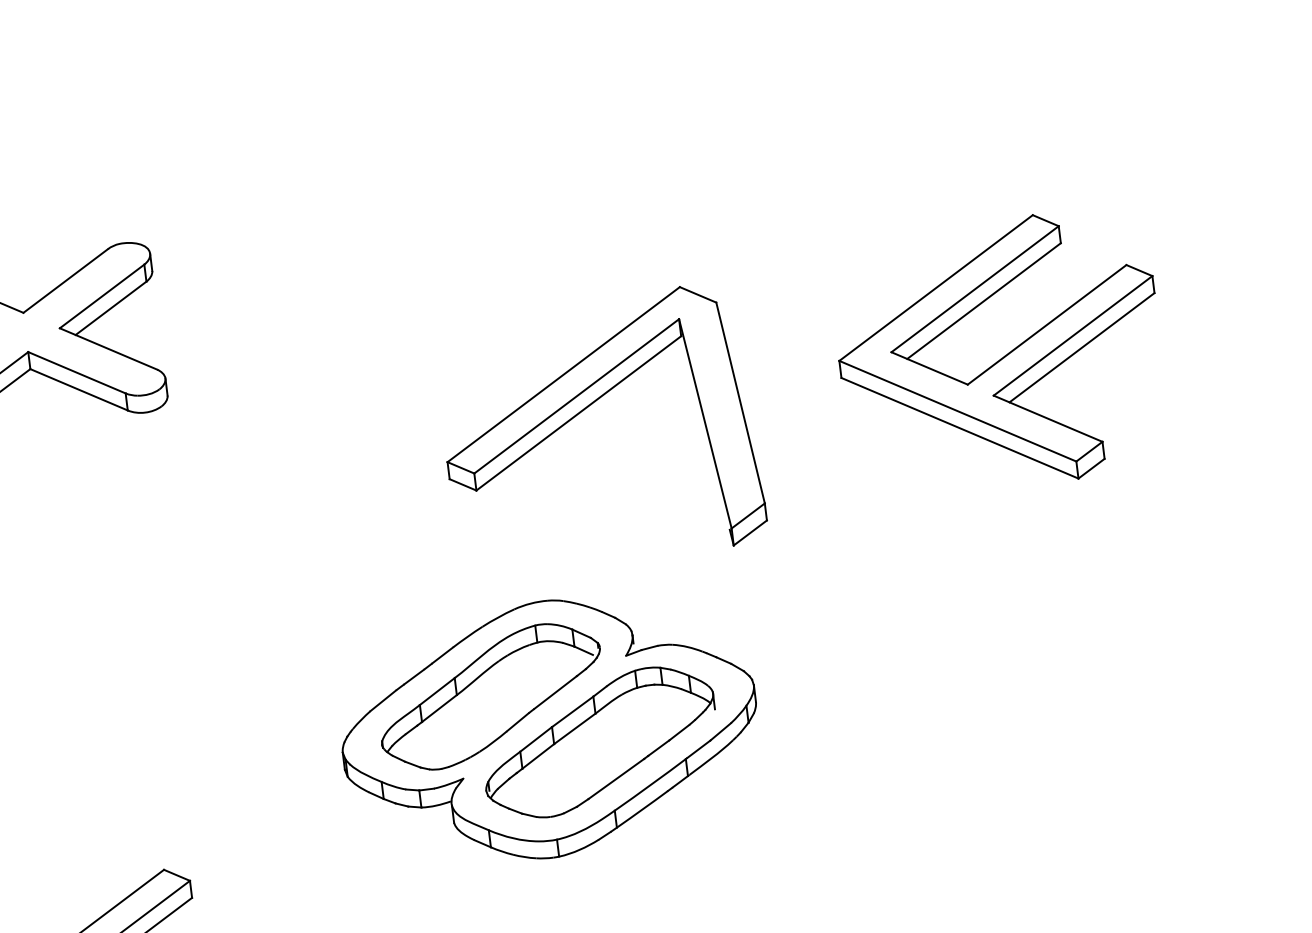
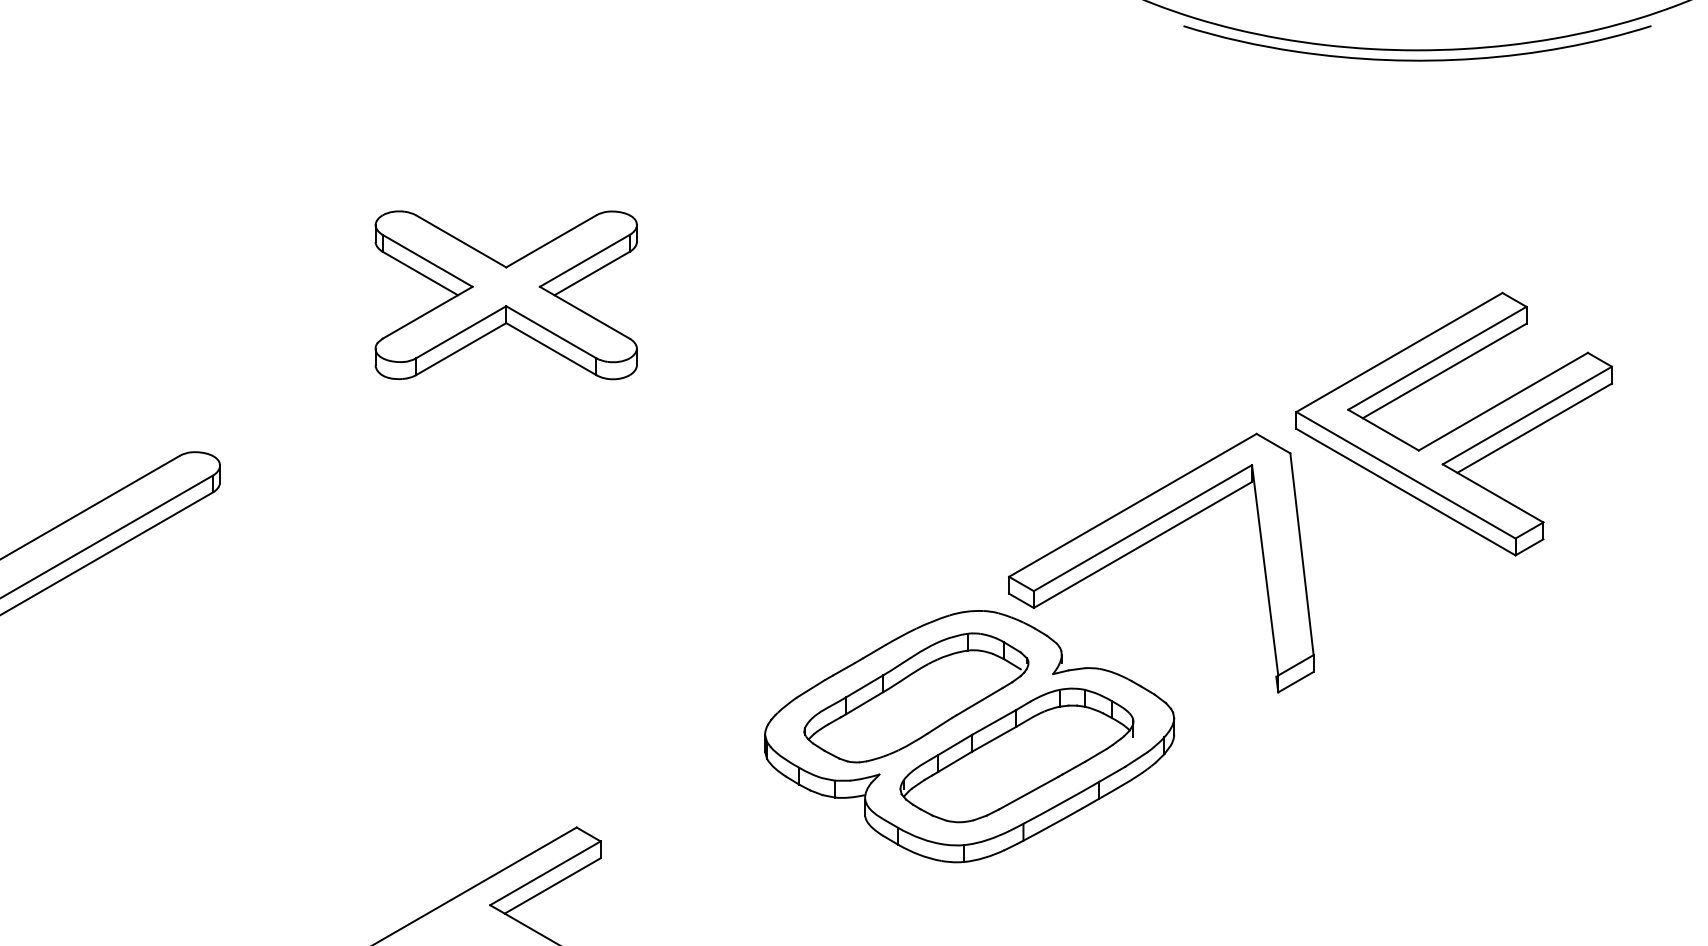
part: (587, 408) -> (1151, 541), moved

